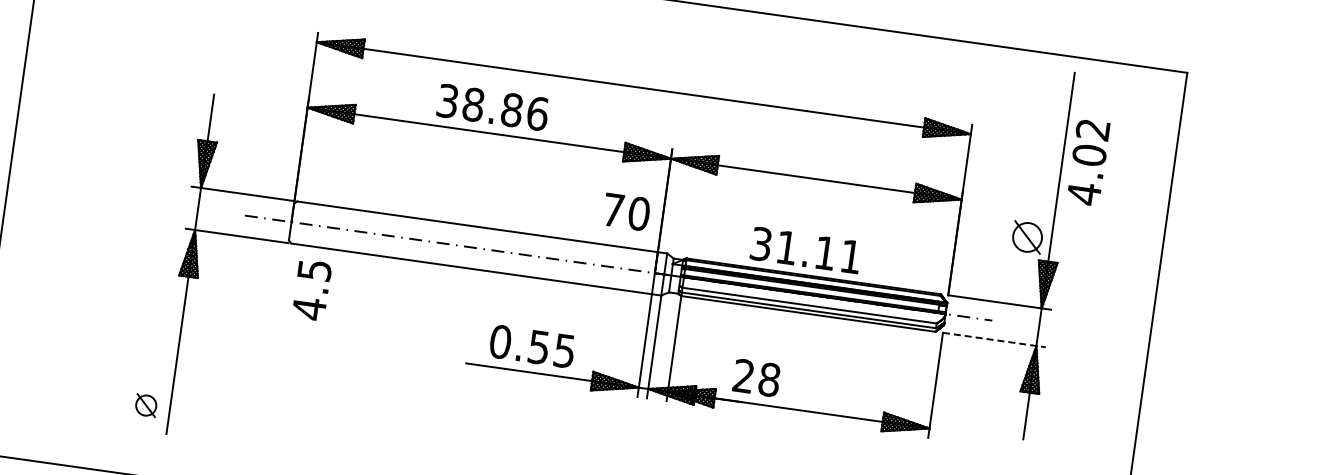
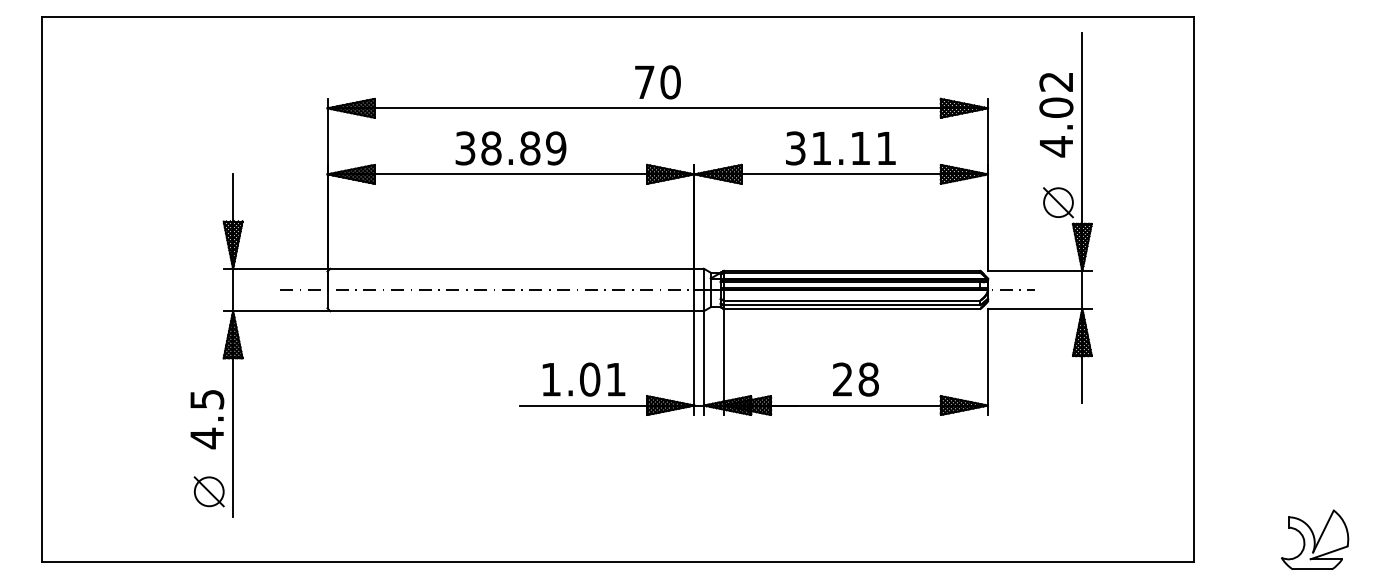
text: (537, 113) -> (556, 148), 38.86 -> 38.89
text: (1088, 162) -> (1056, 115), moved
text: (626, 212) -> (657, 82), moved
text: (805, 250) -> (840, 148), moved
text: (312, 290) -> (207, 419), moved
line: (994, 339) -> (1039, 308), dashed -> solid
text: (532, 346) -> (583, 379), 0.55 -> 1.01
text: (756, 377) -> (855, 379), moved
part: (145, 405) -> (208, 491), size x1.43

